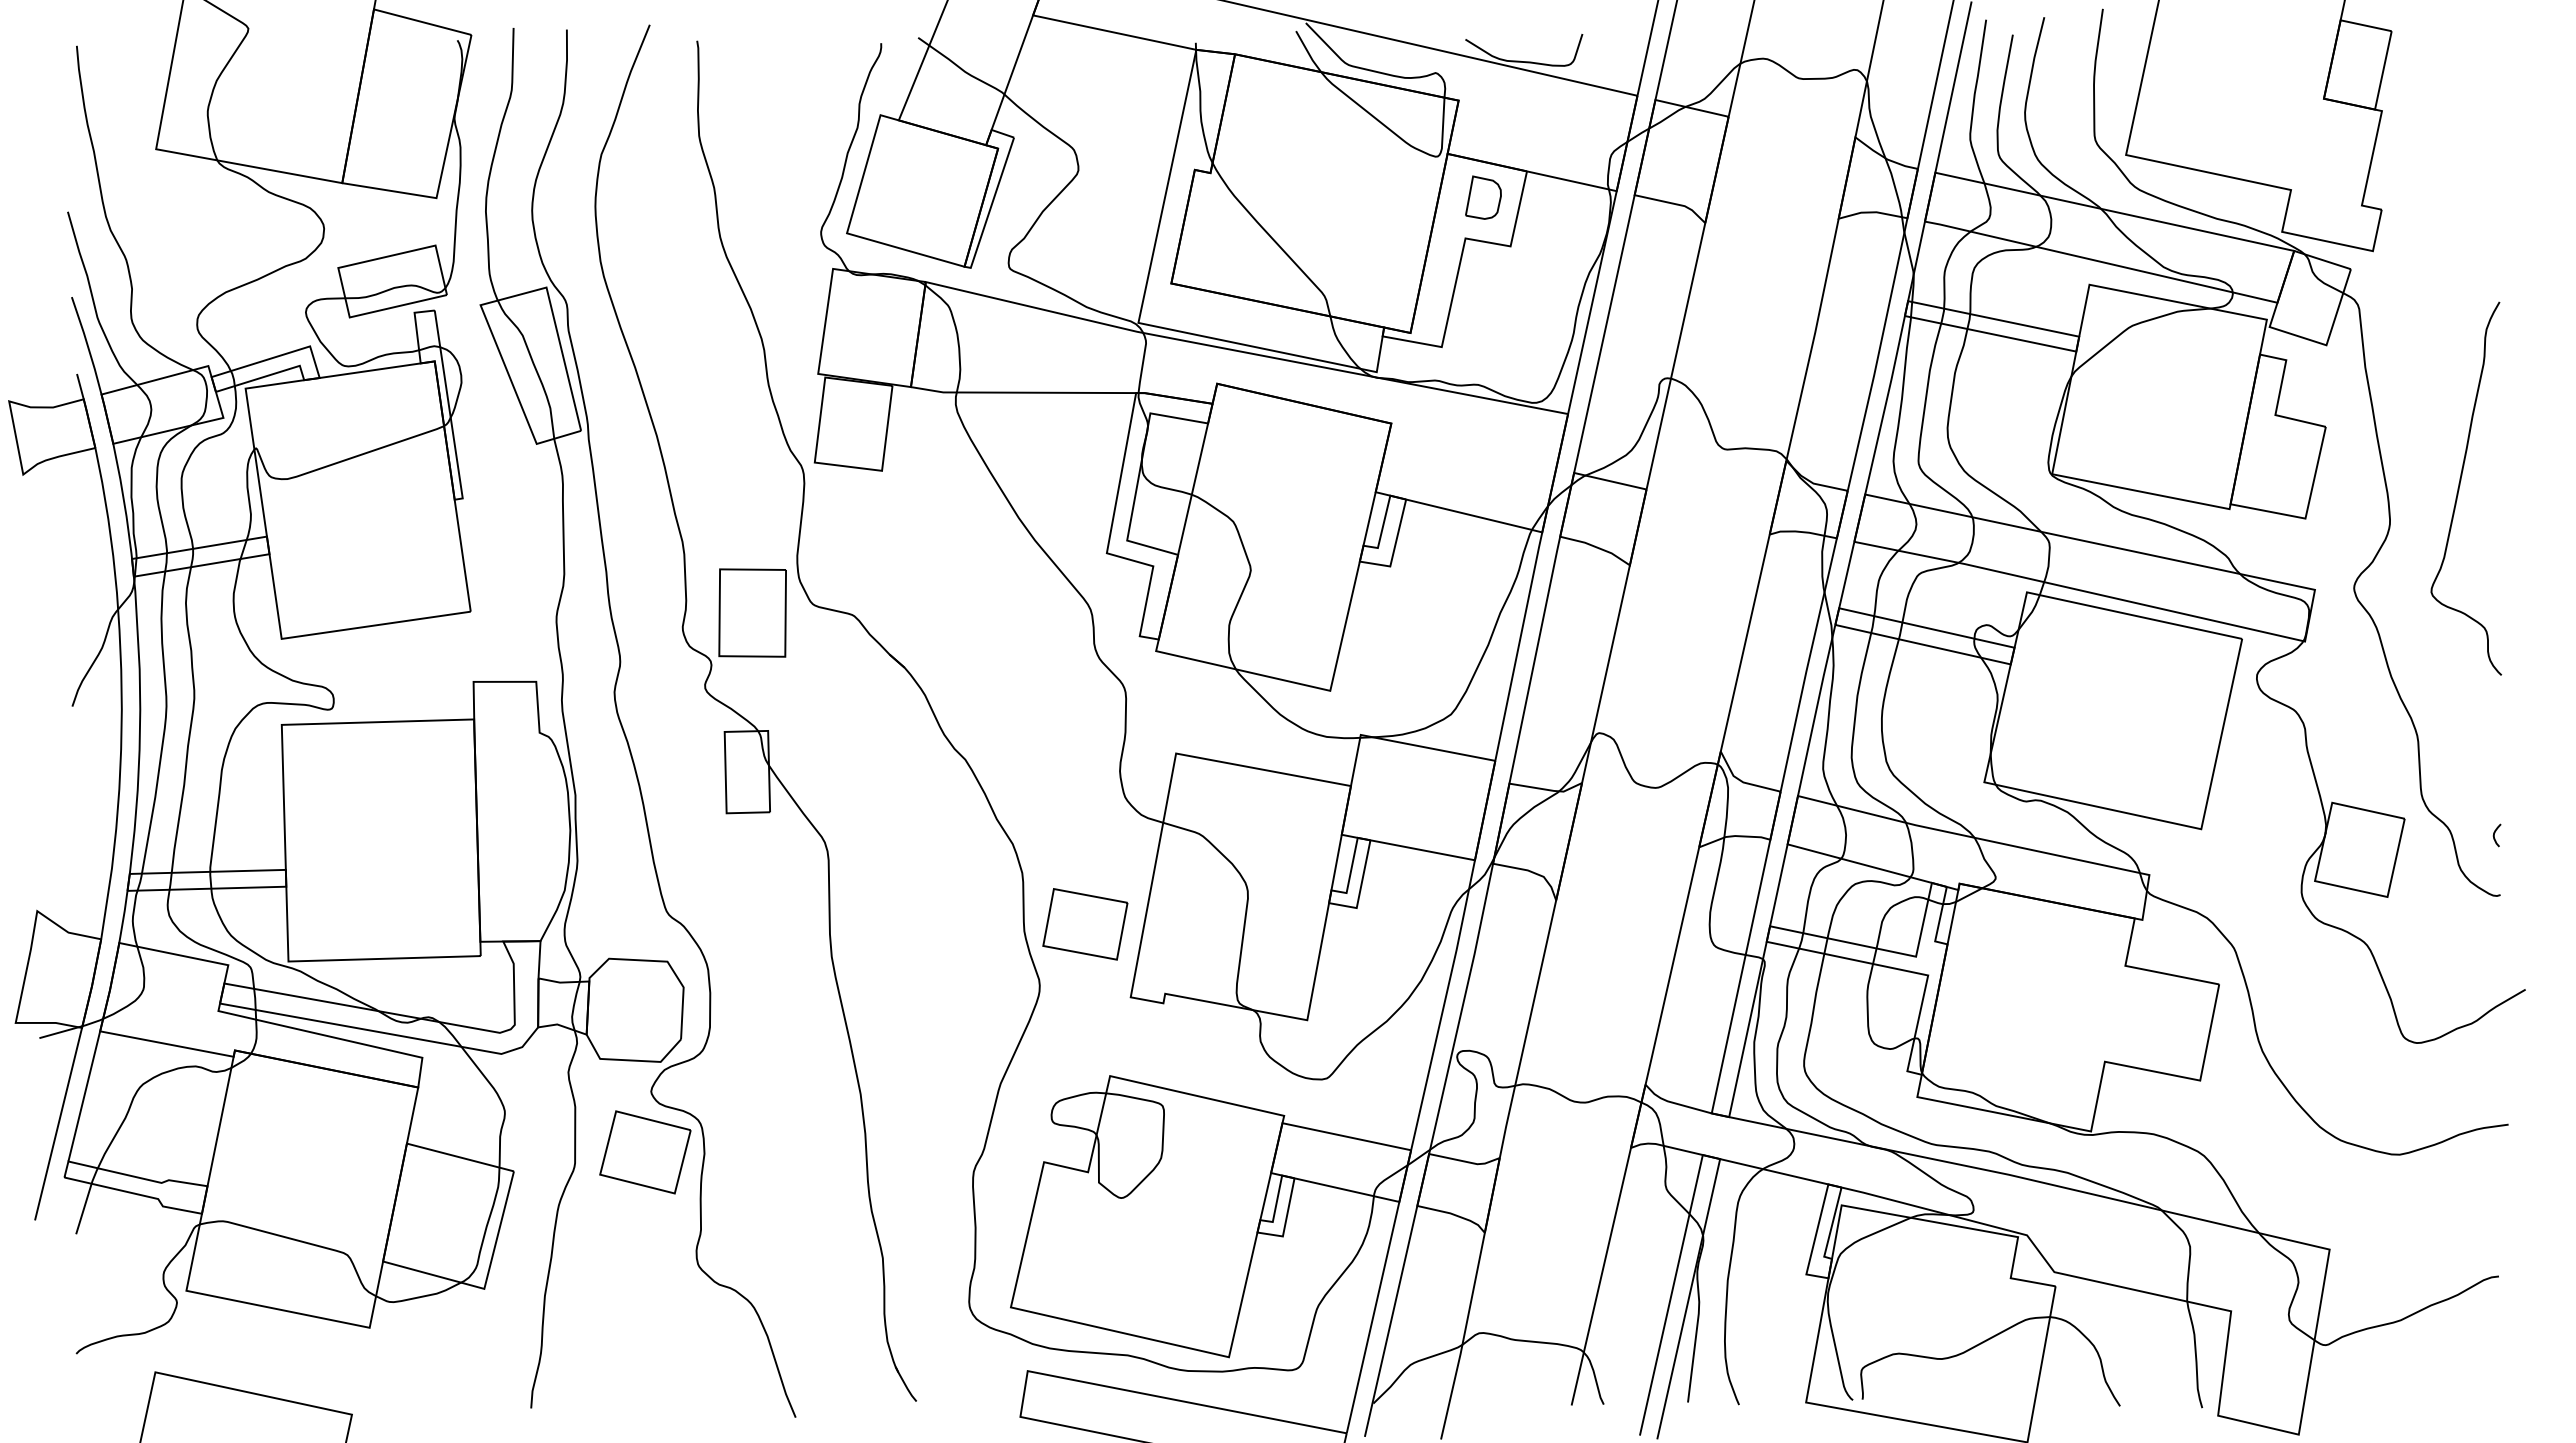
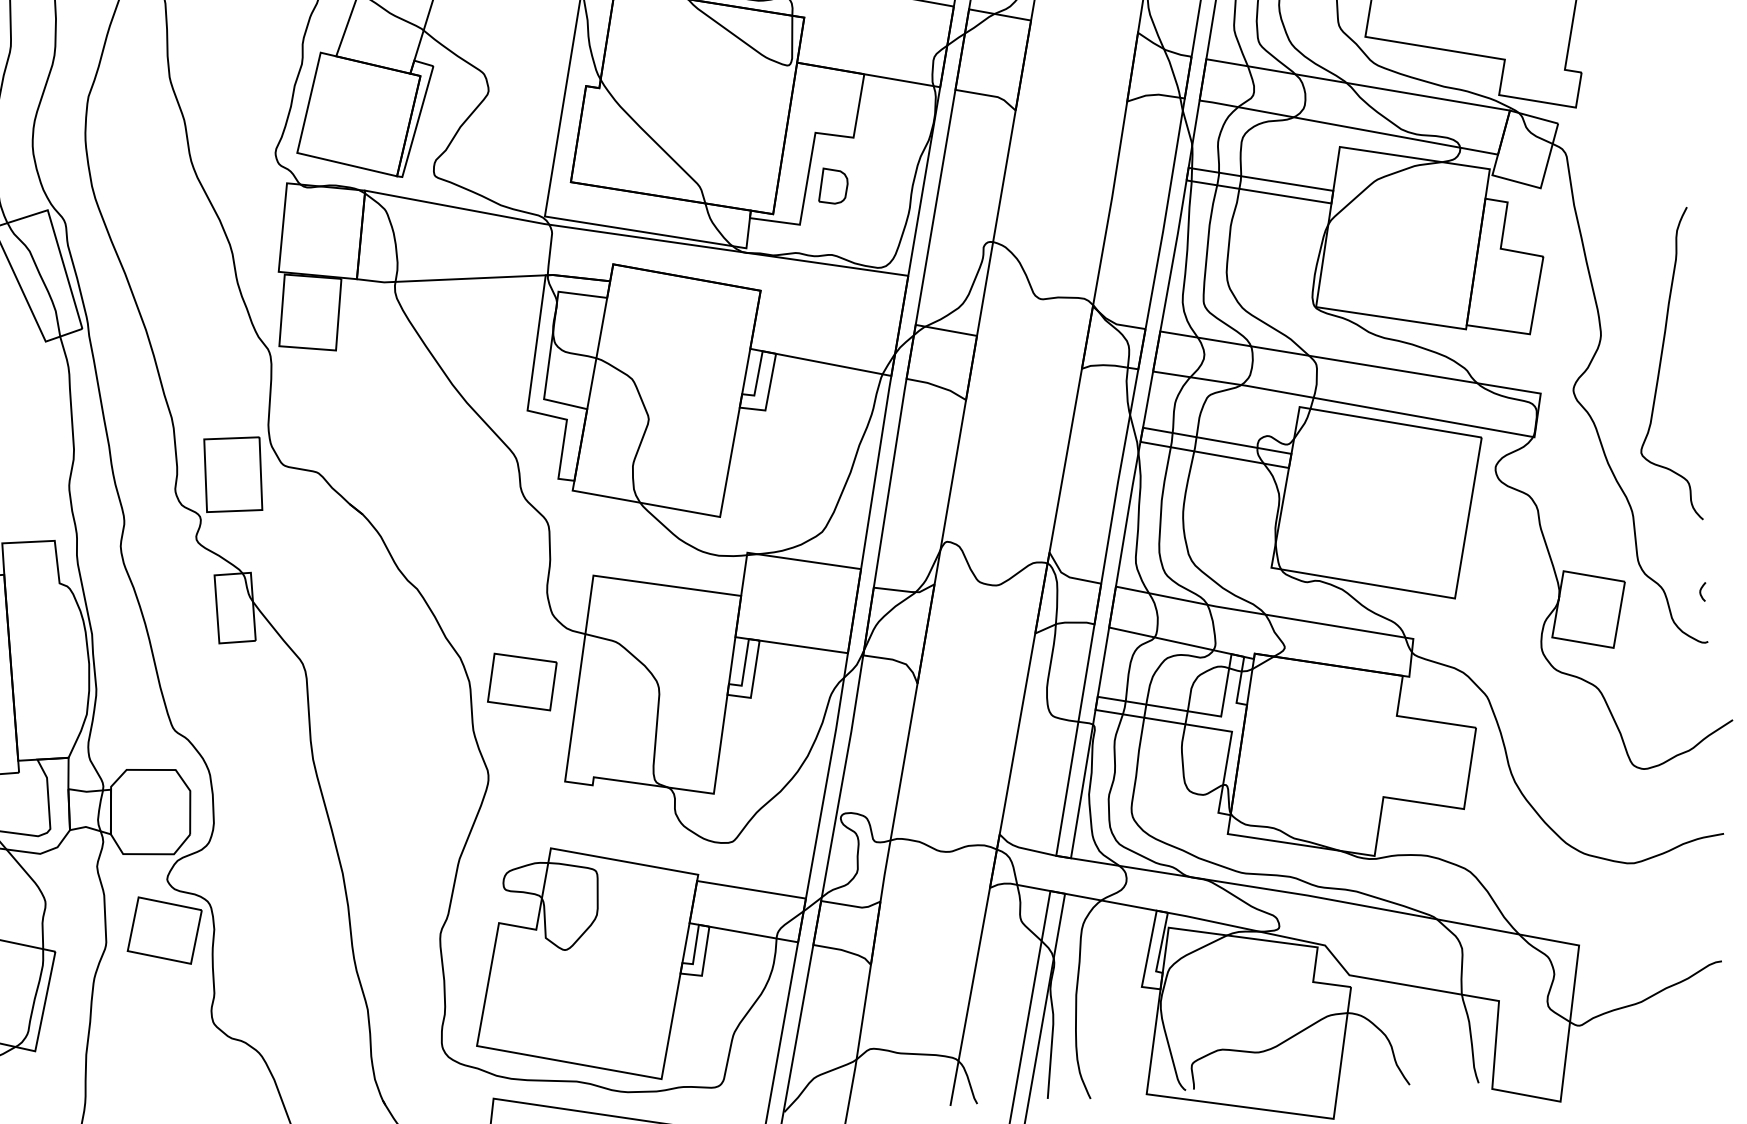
part: (1483, 197) -> (833, 185), moved
curve: (2460, 485) -> (1661, 362), moved
part: (1085, 924) -> (522, 682), moved

